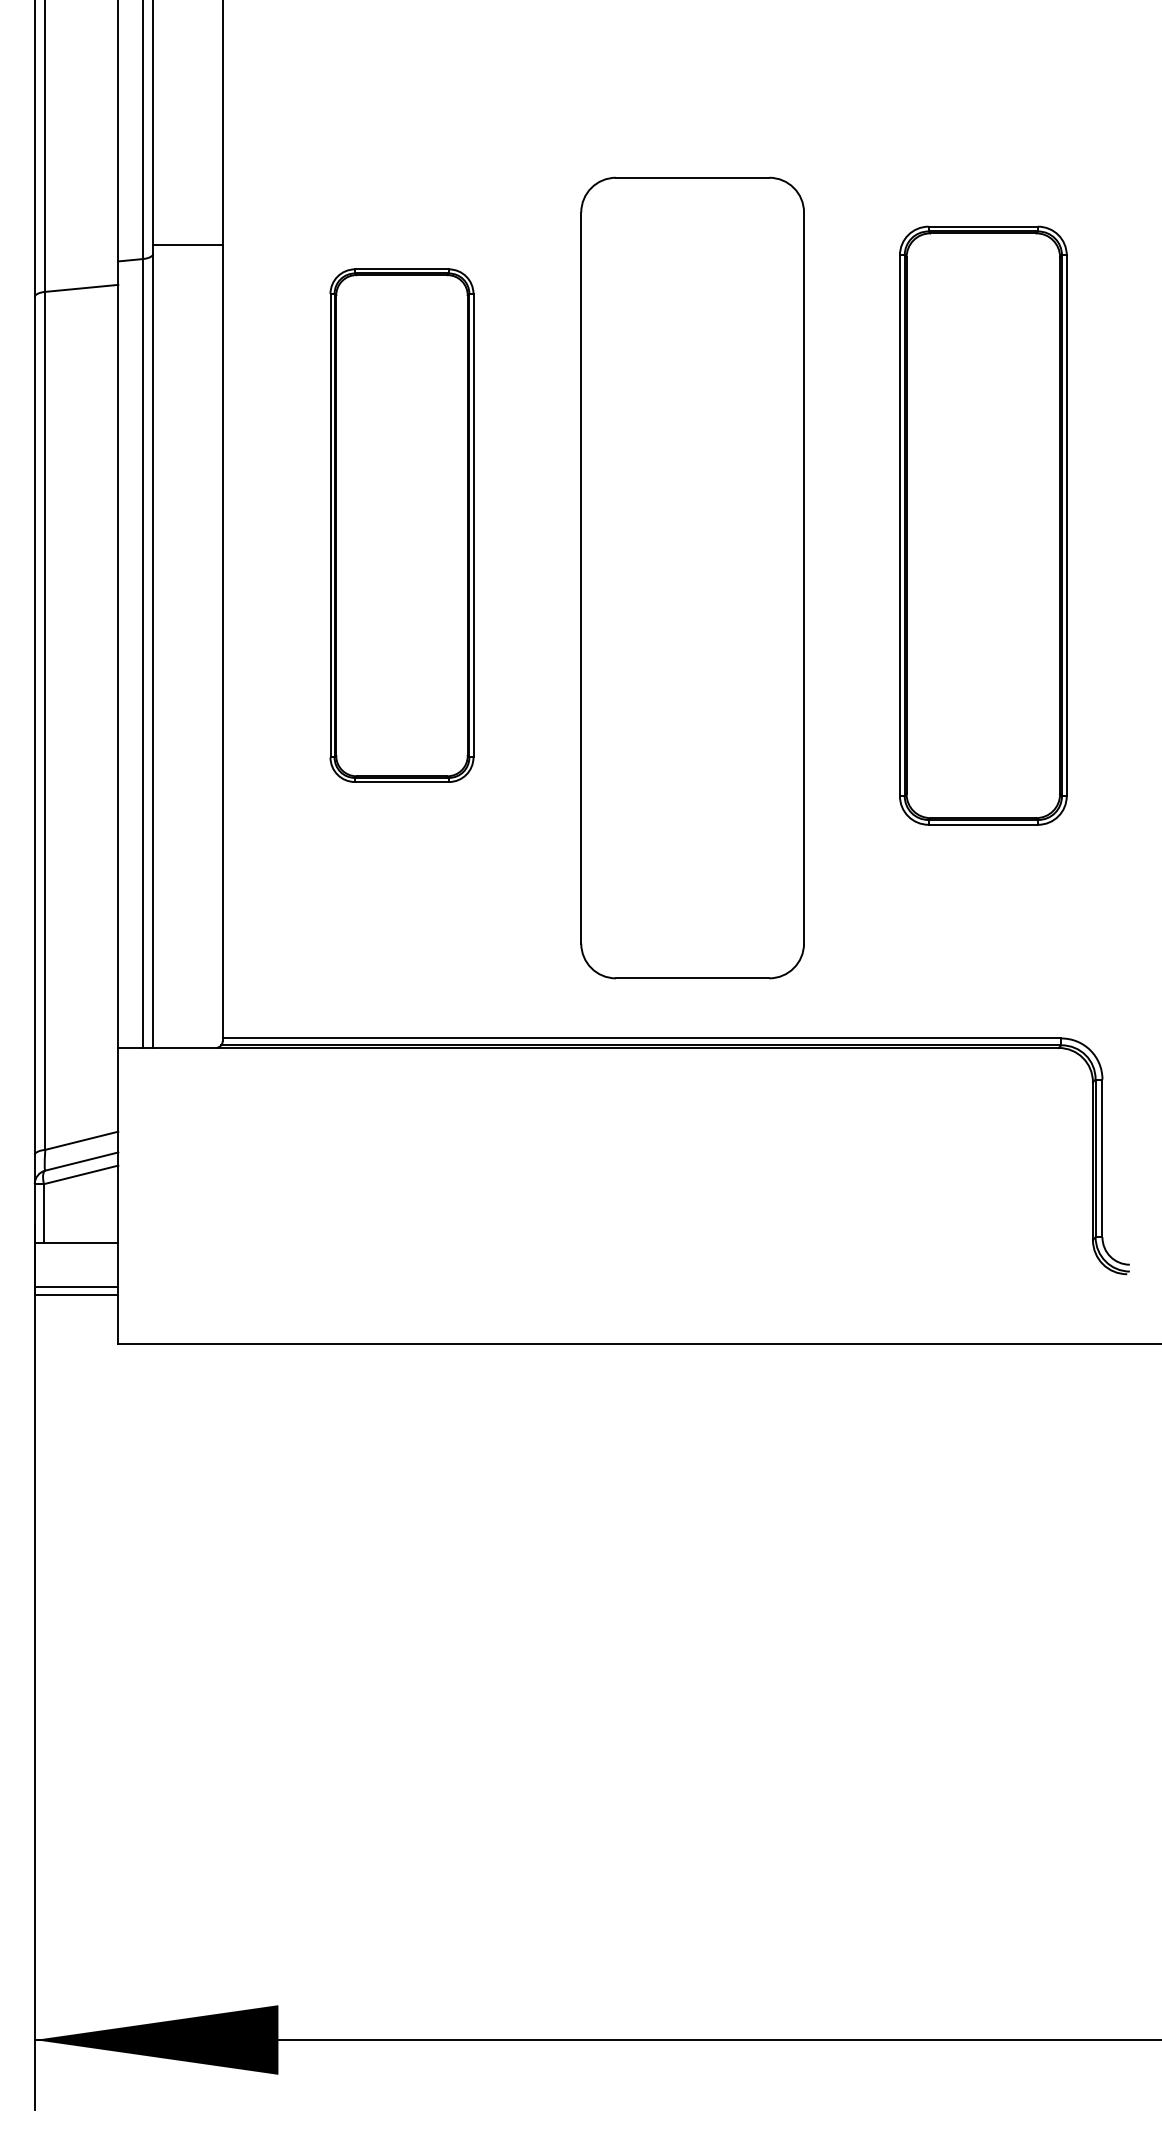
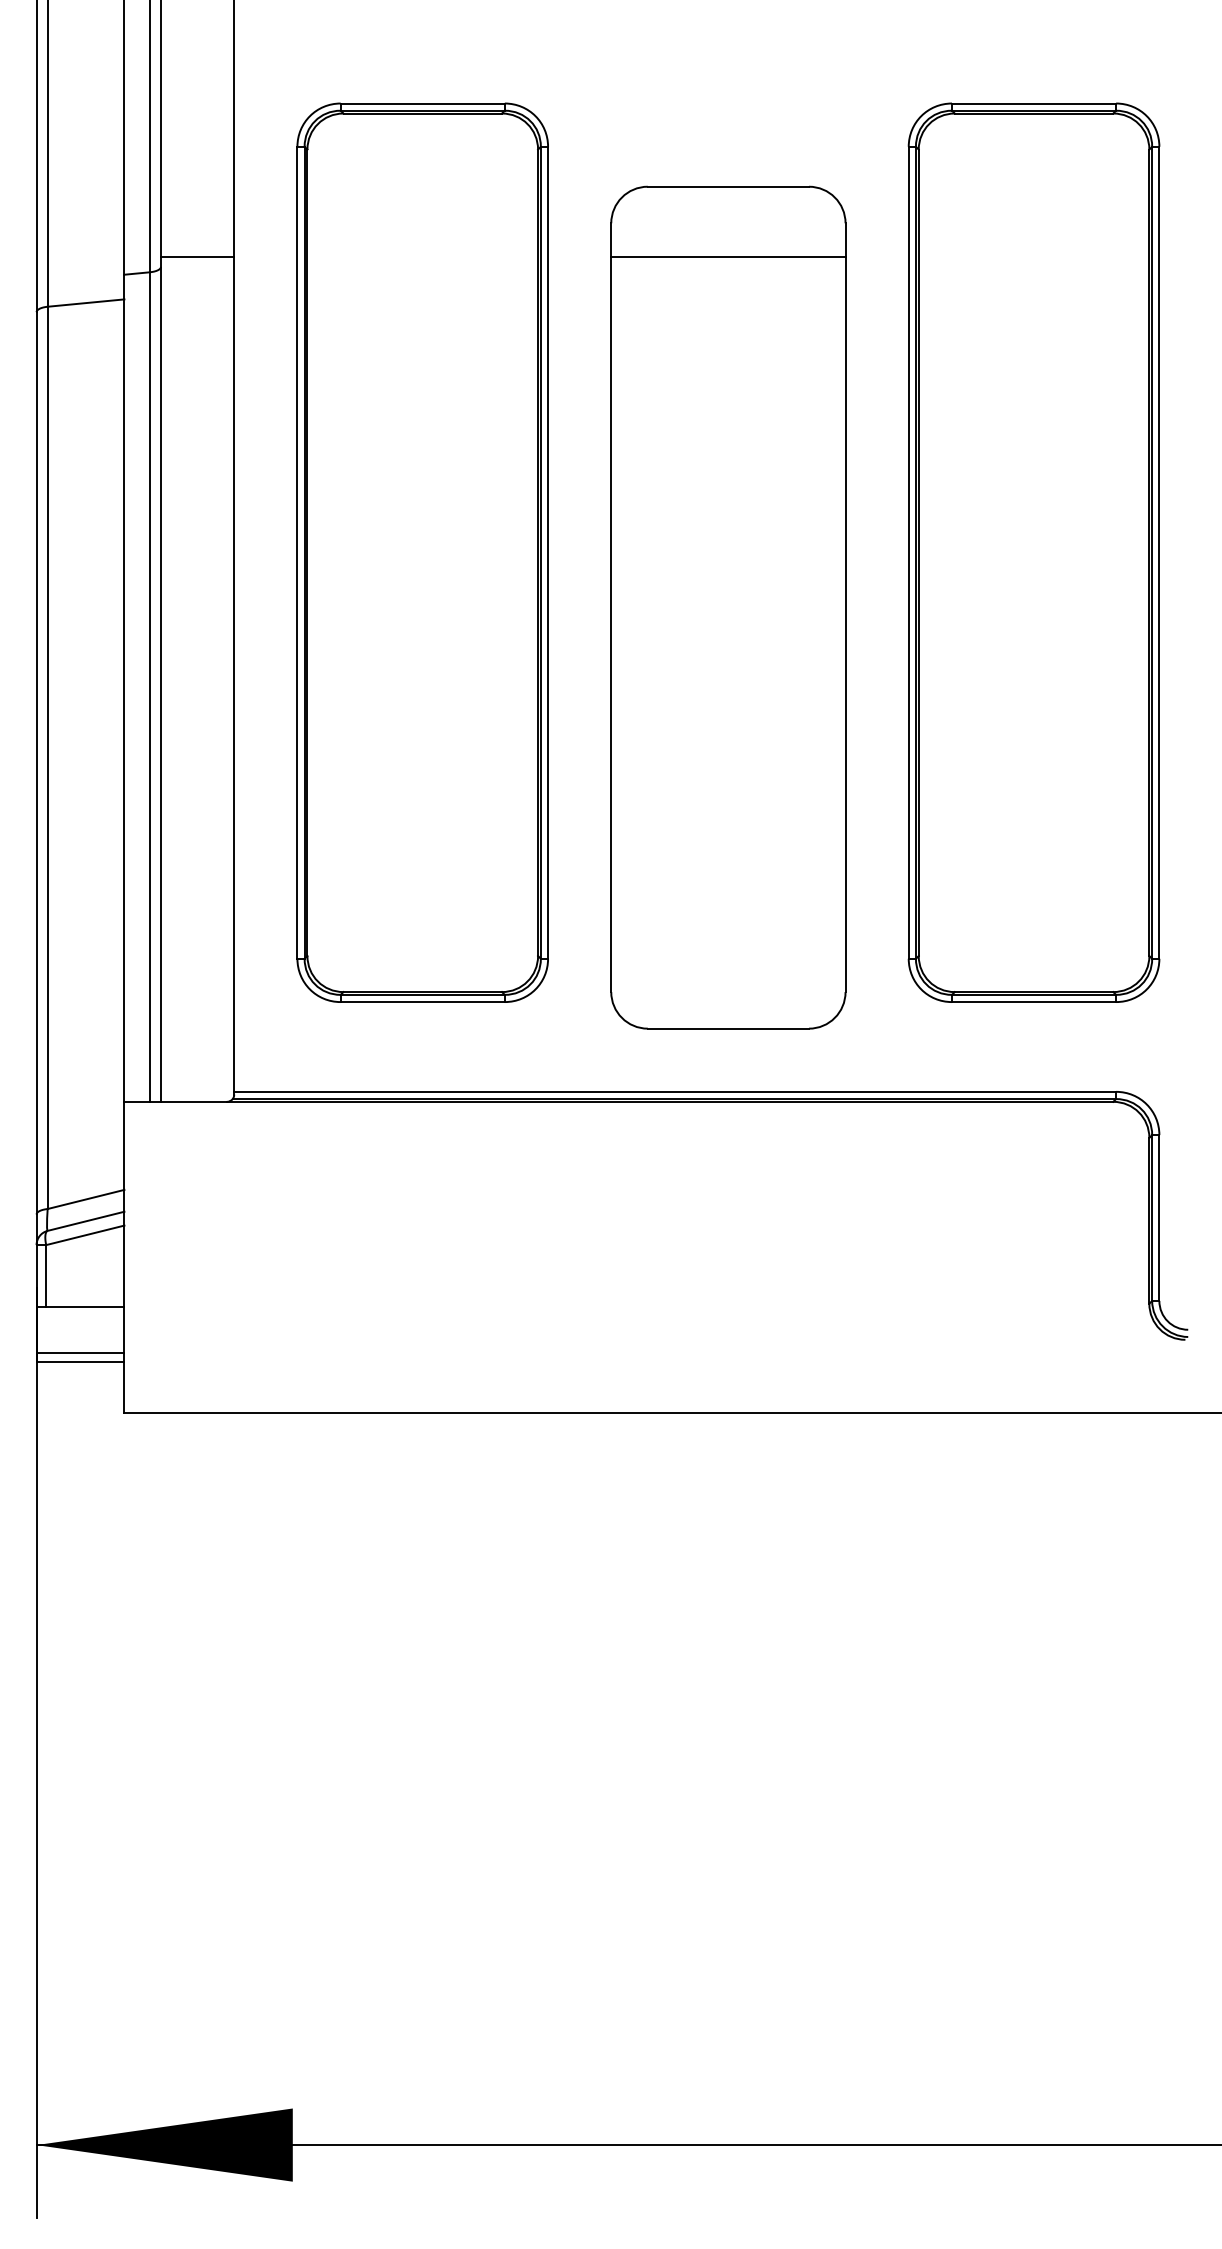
line: (692, 244) -> (728, 256), added
part: (401, 525) -> (422, 552), size x1.67
part: (983, 525) -> (1034, 552), size x1.43

